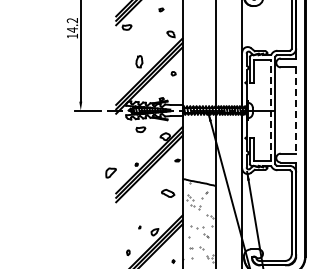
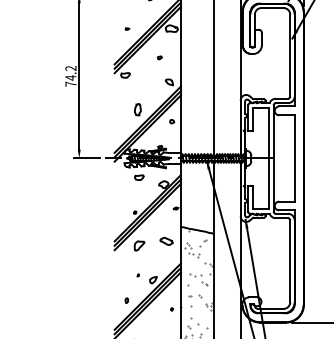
text: (72, 35) -> (70, 83), 14.2 -> 74.2
line: (271, 110) -> (269, 158), dashed -> solid
line: (296, 110) -> (294, 158), dashed -> solid
part: (111, 172) -> (139, 245), moved

